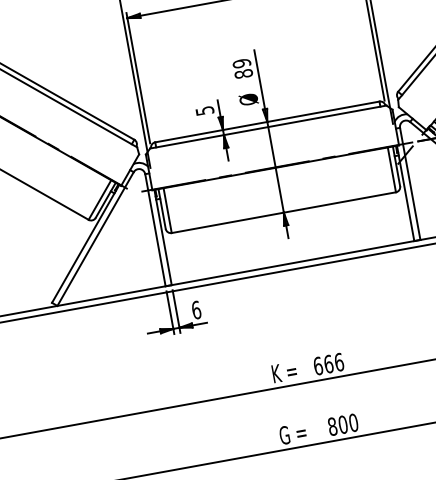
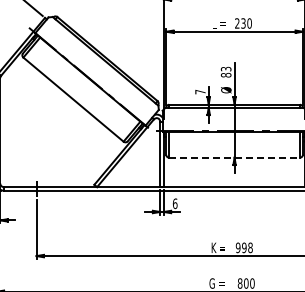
text: (242, 62) -> (226, 68), 89 -> 83
text: (204, 109) -> (200, 91), 5 -> 7
line: (285, 212) -> (235, 157), solid -> dashed
text: (327, 363) -> (243, 247), 666 -> 998

